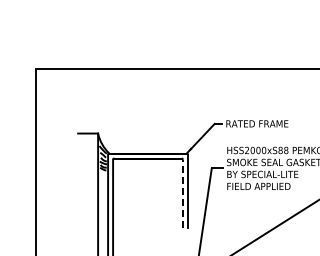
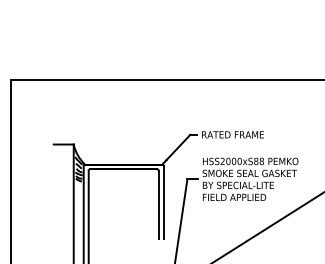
line: (182, 193) -> (158, 204), dashed -> solid

